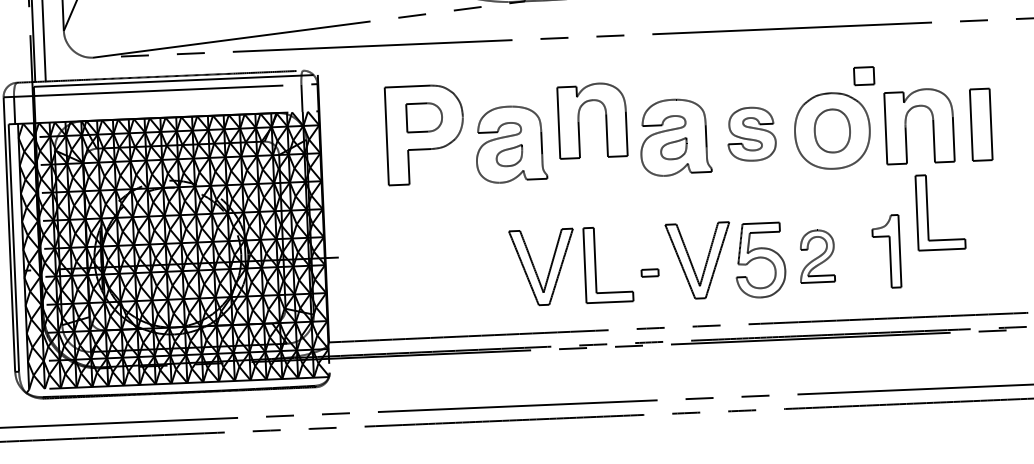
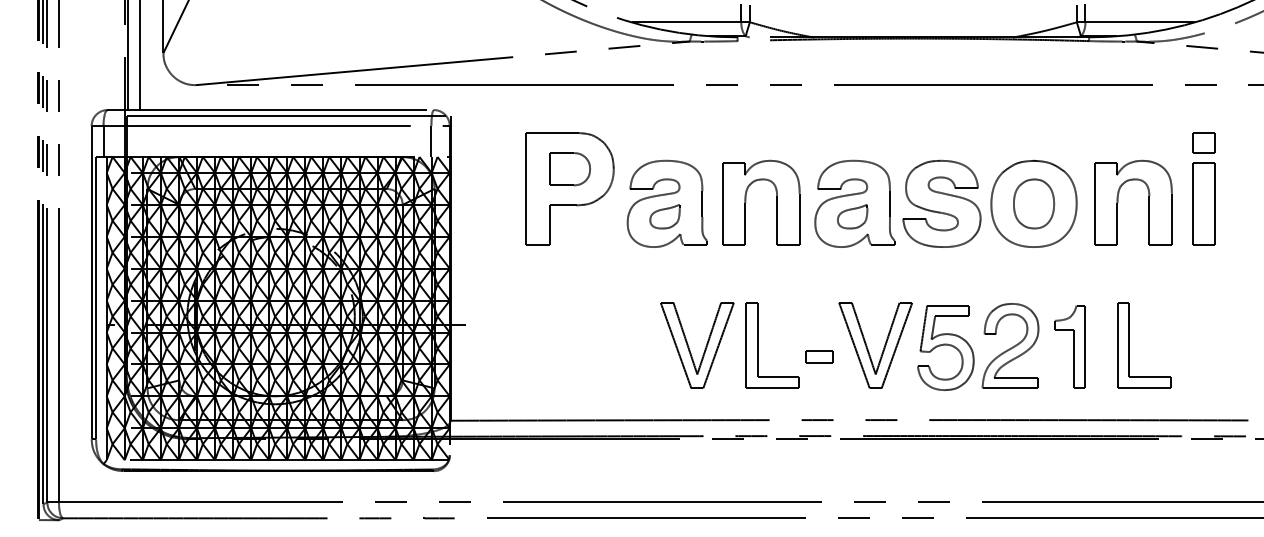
part: (863, 75) -> (1203, 142), moved
part: (579, 121) -> (746, 202), moved
part: (751, 133) -> (941, 203), size x1.43
part: (927, 212) -> (1129, 345), moved
part: (886, 251) -> (1069, 346), moved
part: (817, 255) -> (1010, 345), size x1.43
part: (650, 272) -> (819, 356), size x1.43

